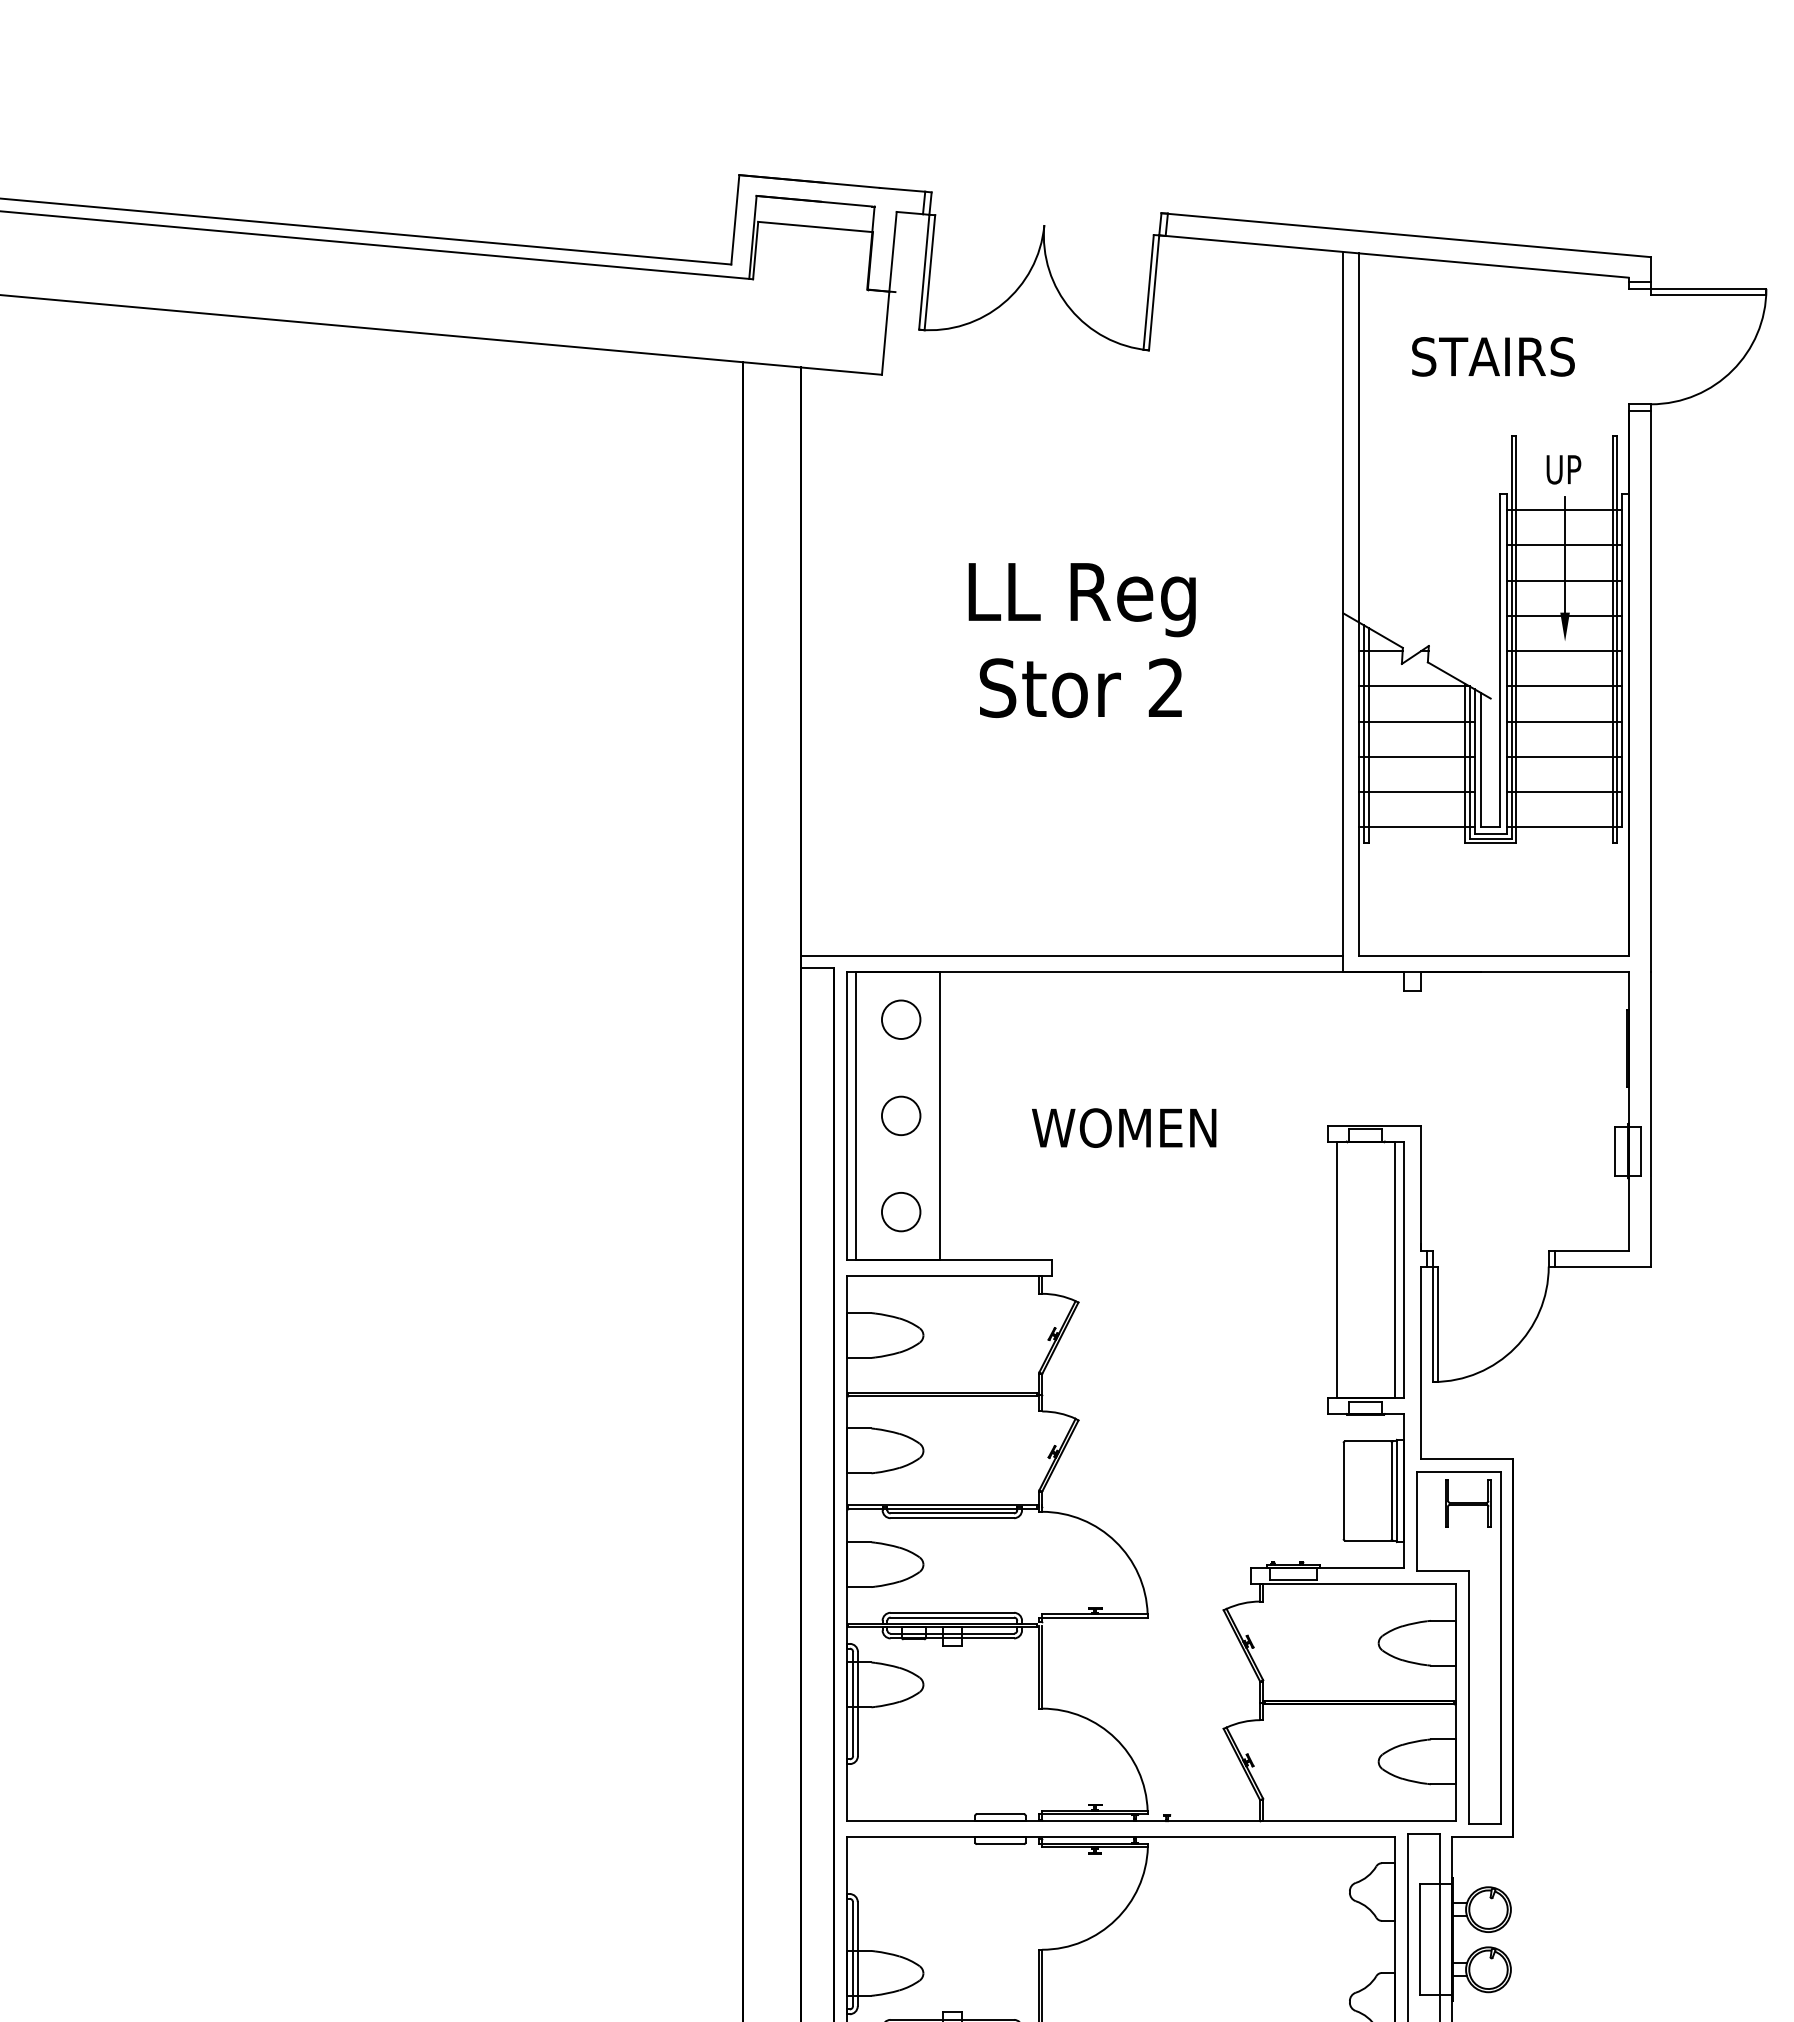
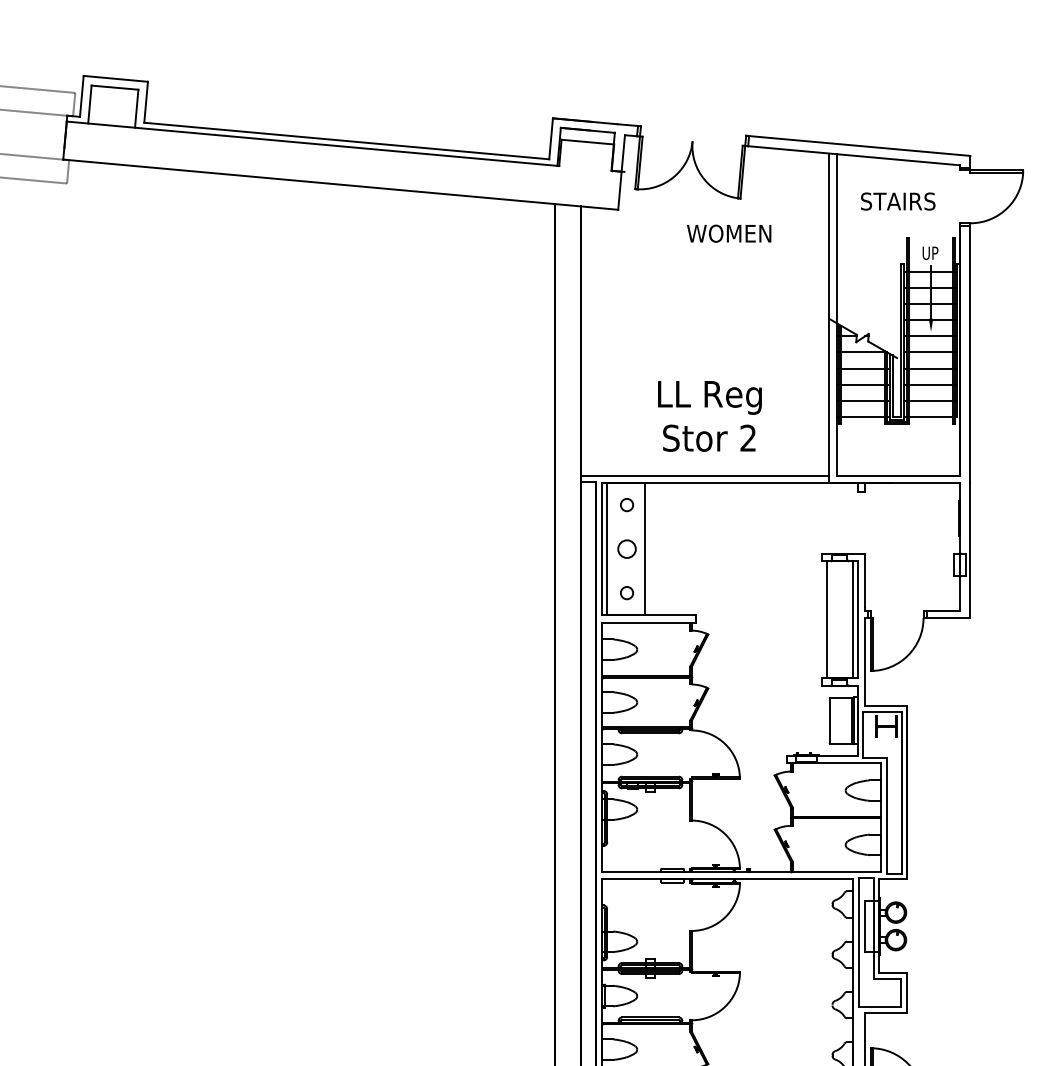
text: (1081, 640) -> (709, 416), moved
circle: (899, 1018) -> (626, 504), size x0.7
text: (1124, 1127) -> (729, 233), moved
circle: (899, 1210) -> (626, 592), size x0.7

